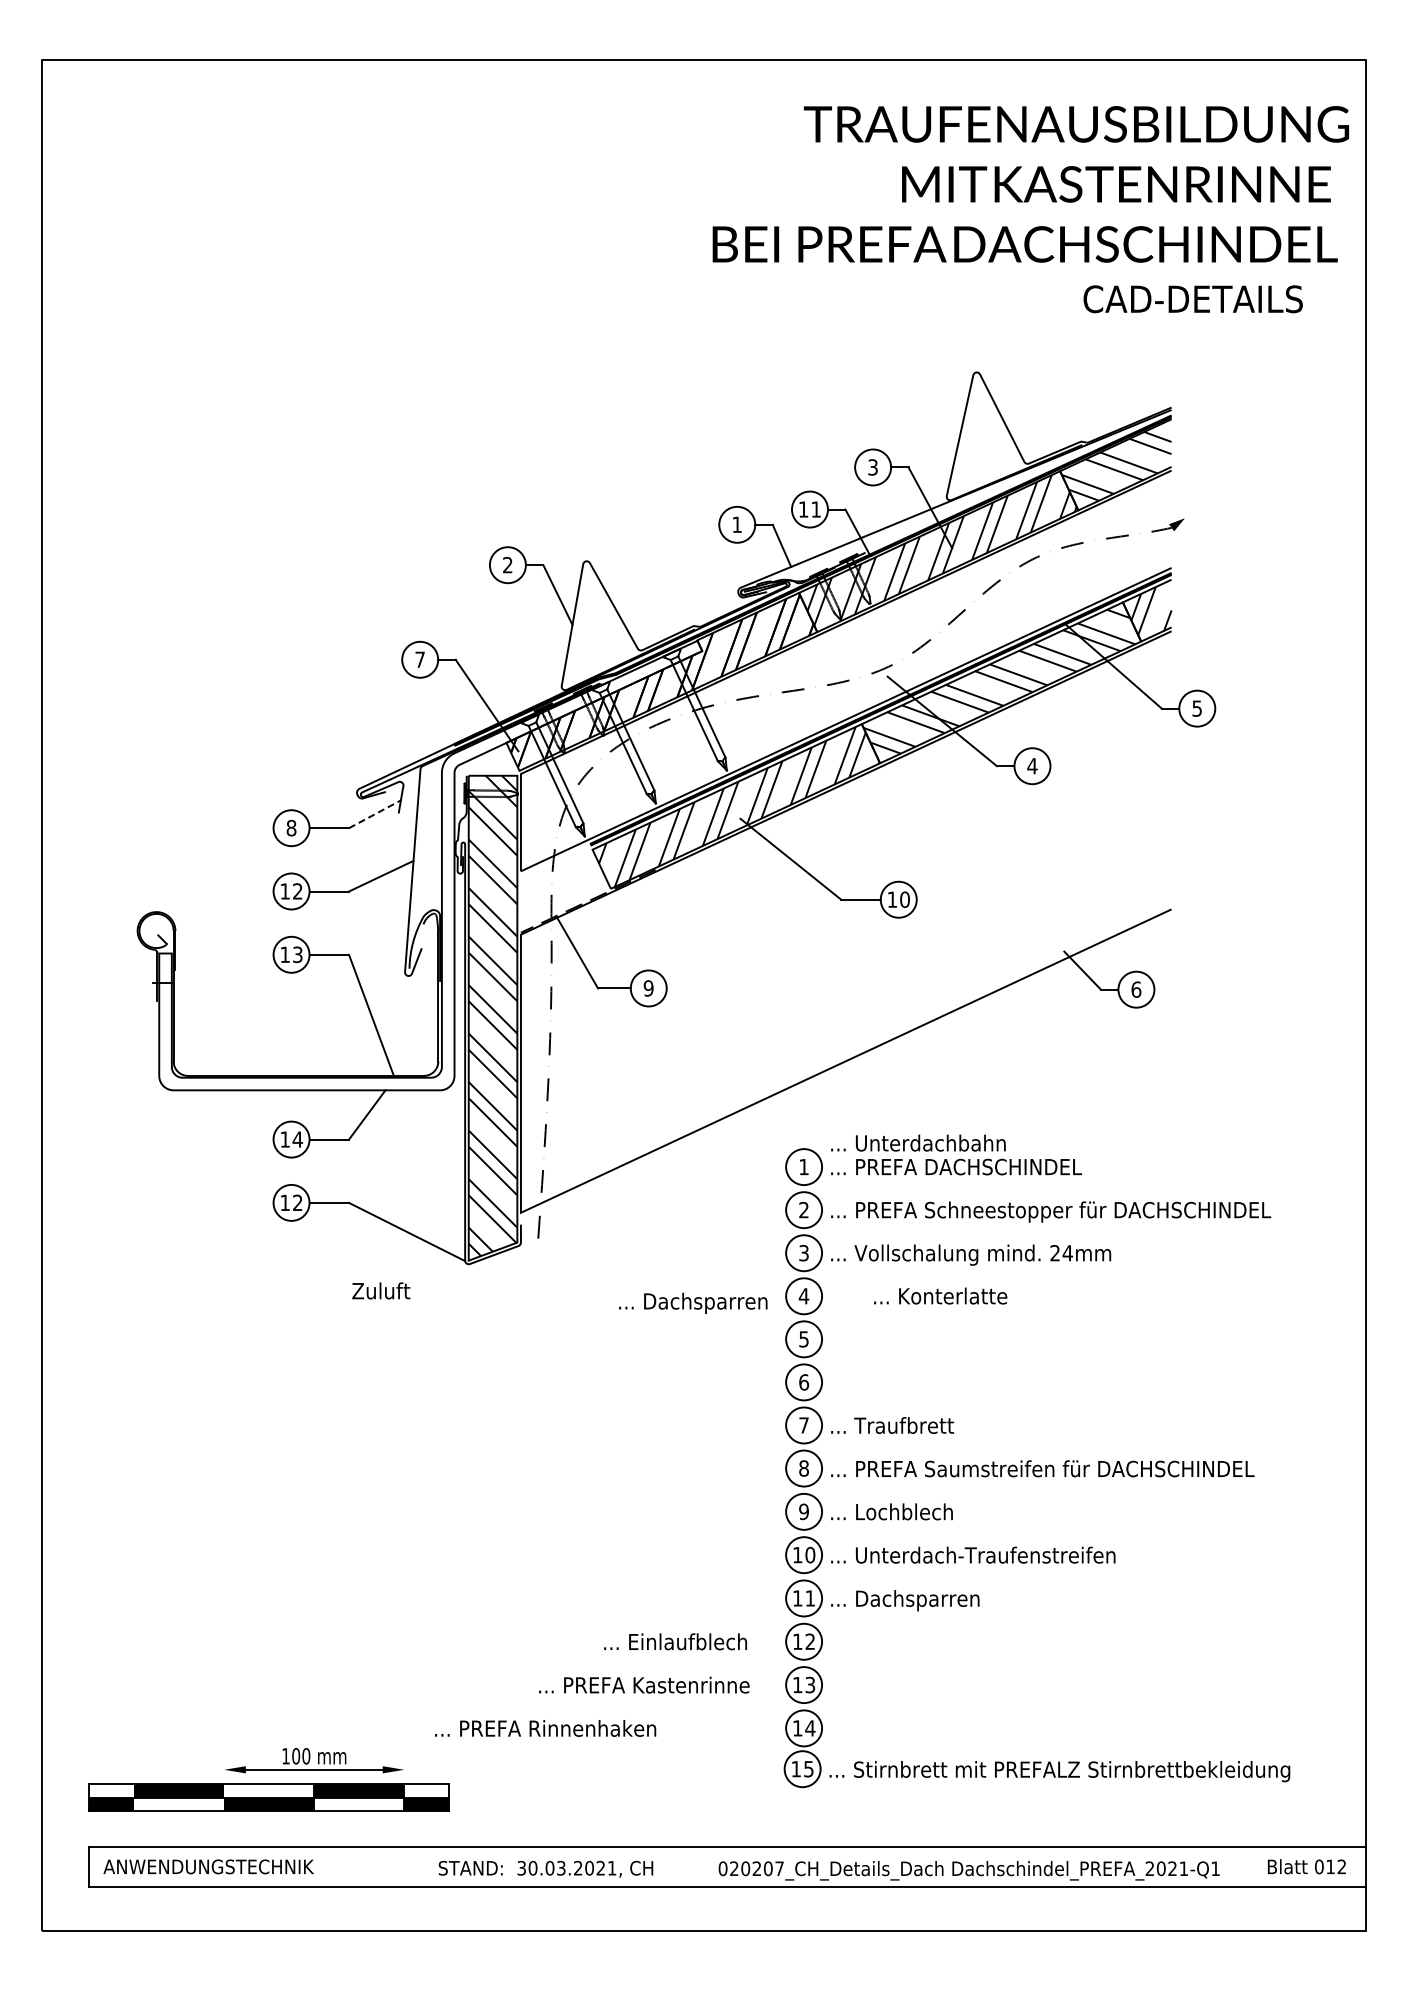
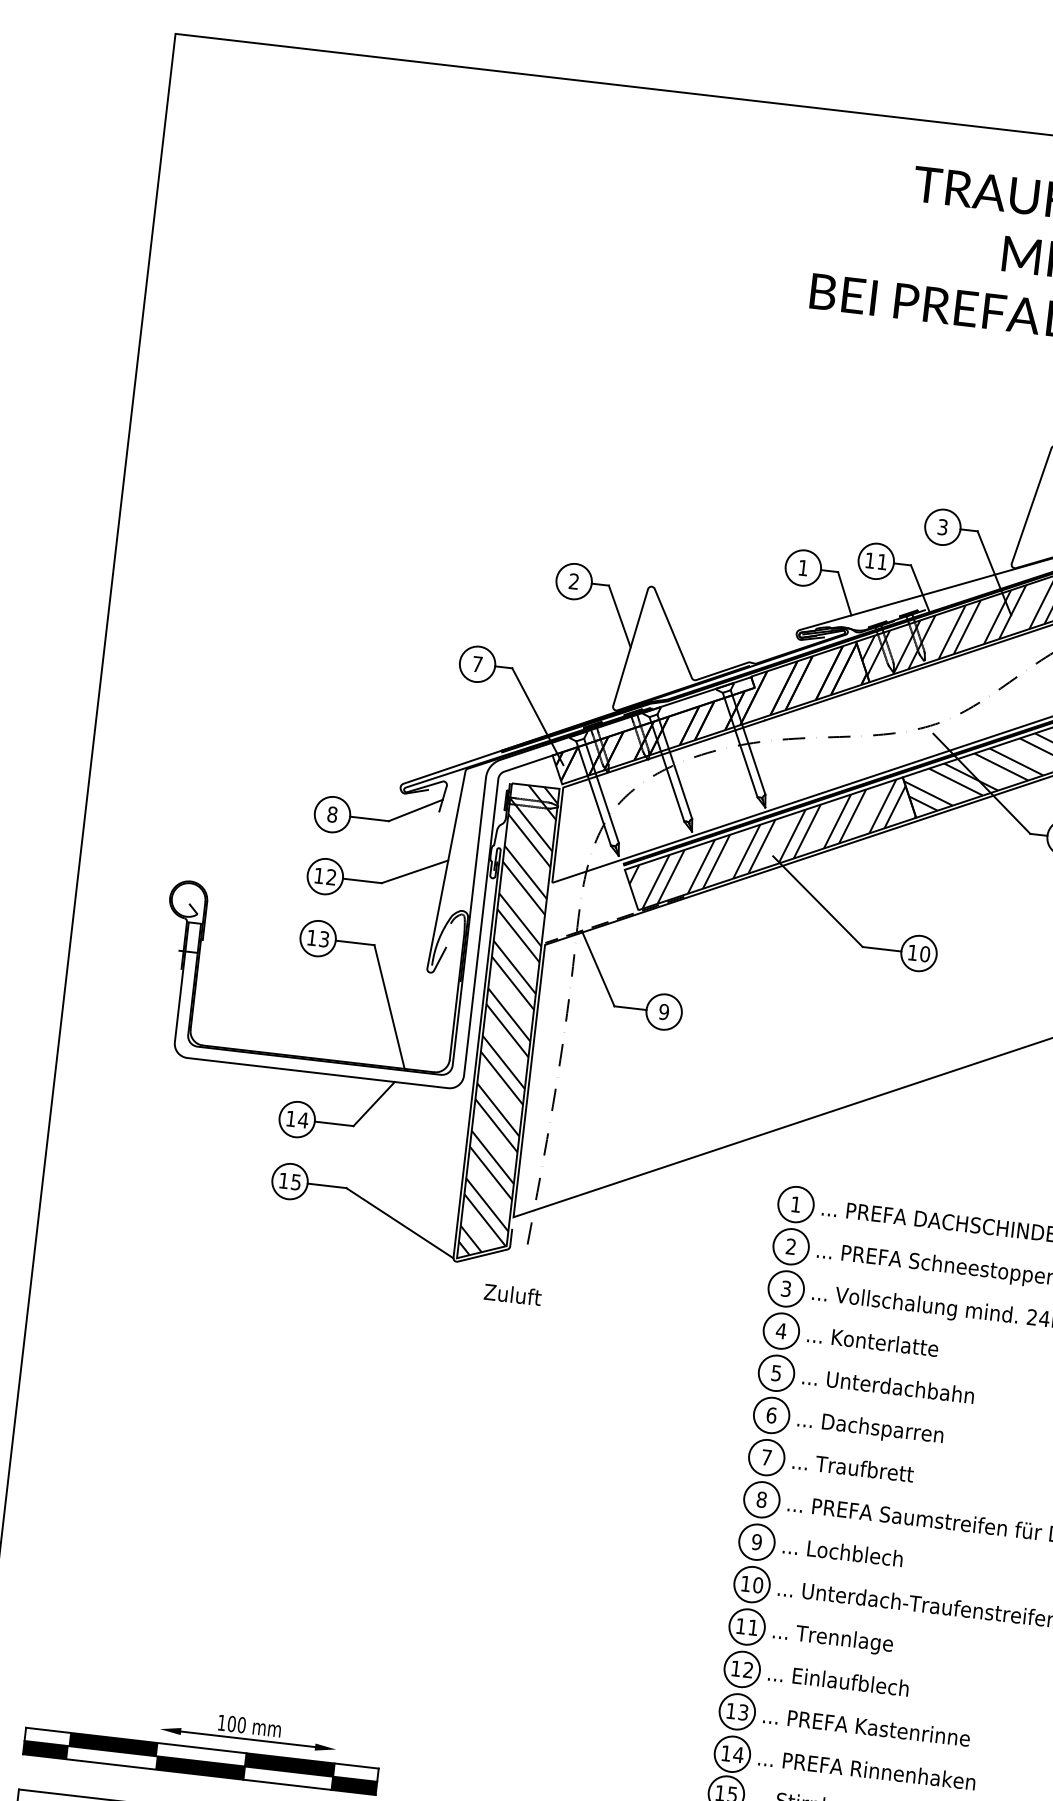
line: (375, 814) -> (416, 810), dashed -> solid
text: (918, 1142) -> (888, 1385), moved
text: (297, 1202) -> (295, 1181), 12 -> 15
text: (381, 1290) -> (513, 1294), moved
text: (940, 1295) -> (872, 1340), moved
text: (693, 1302) -> (870, 1428), moved
text: (916, 1600) -> (856, 1641), ... Dachsparren -> ... Trennlage
text: (675, 1641) -> (838, 1680), moved
text: (644, 1684) -> (867, 1726), moved
text: (545, 1728) -> (866, 1769), moved

